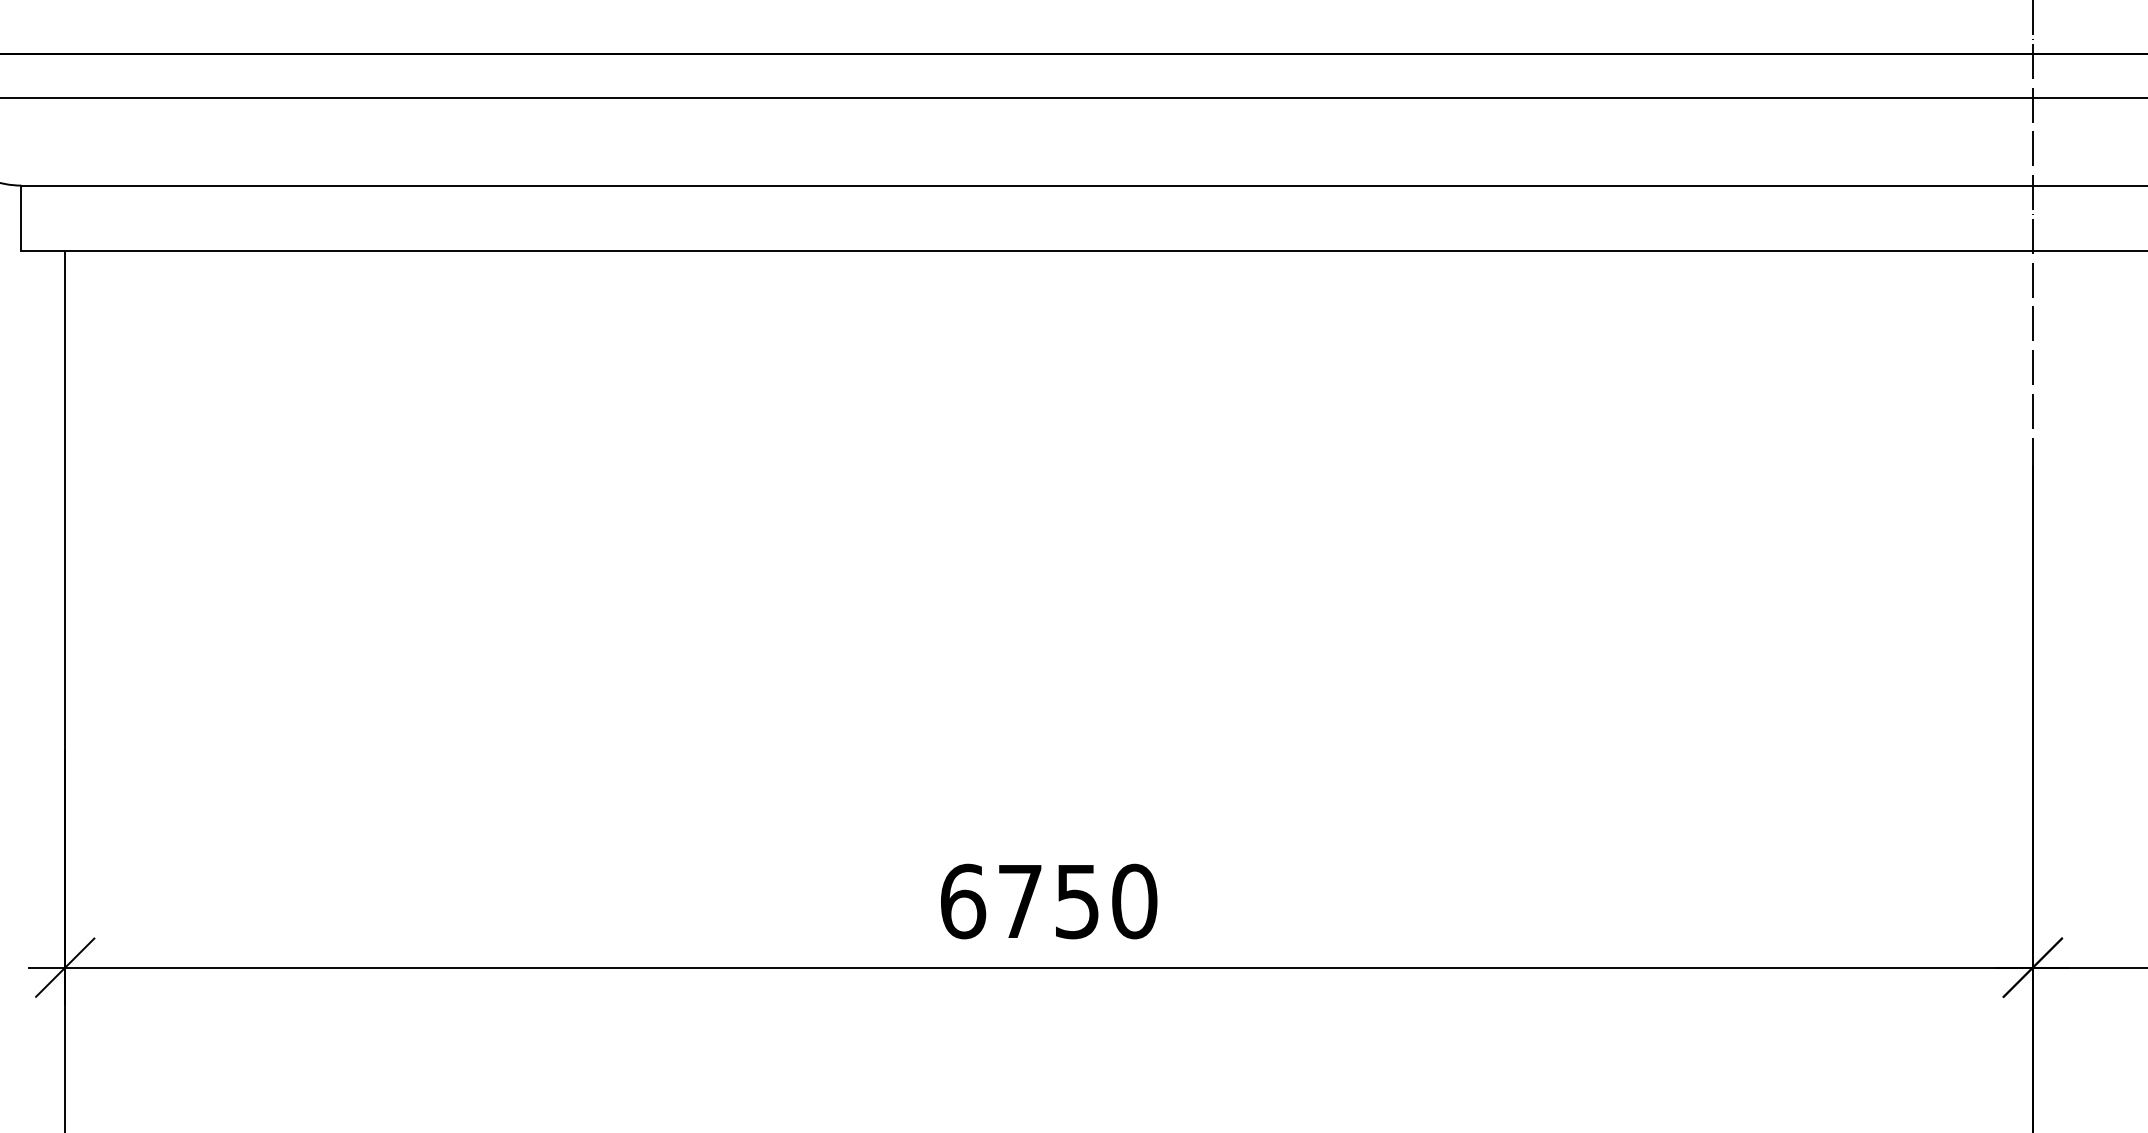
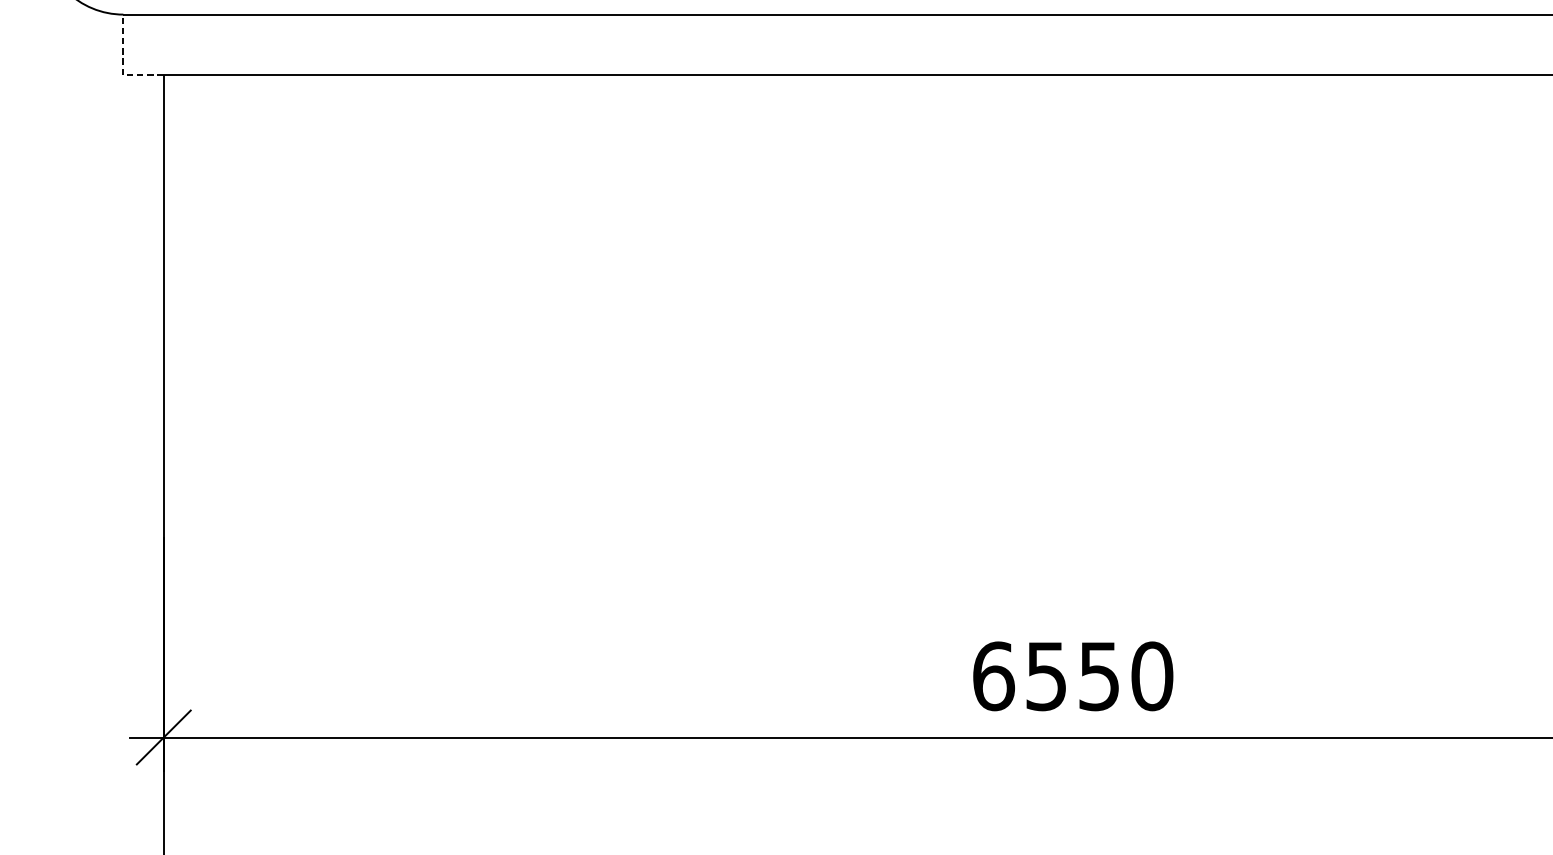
line: (21, 240) -> (123, 65), solid -> dashed
text: (1019, 902) -> (1045, 677), 6750 -> 6550

